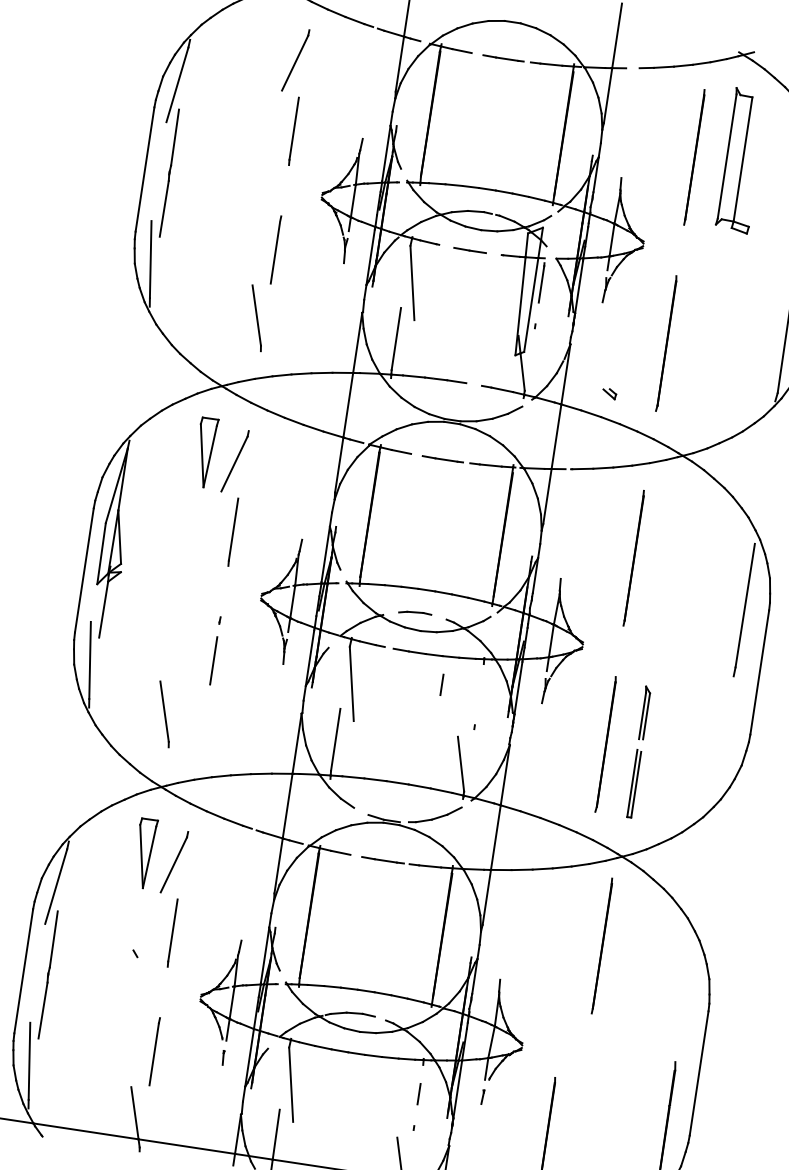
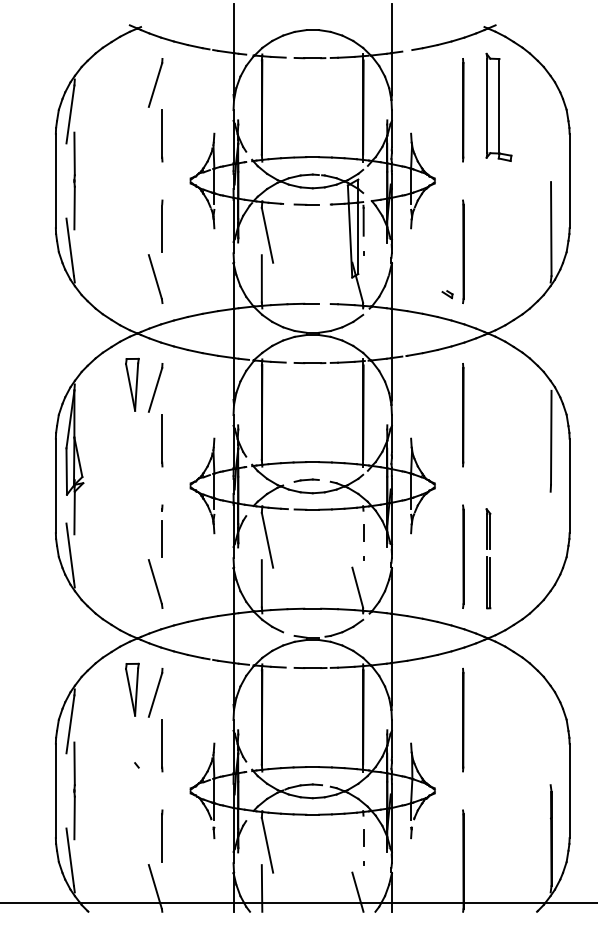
part: (609, 393) -> (447, 294), moved
line: (441, 684) -> (363, 532), moved
line: (164, 713) -> (155, 583), moved
line: (602, 945) -> (463, 719), moved

